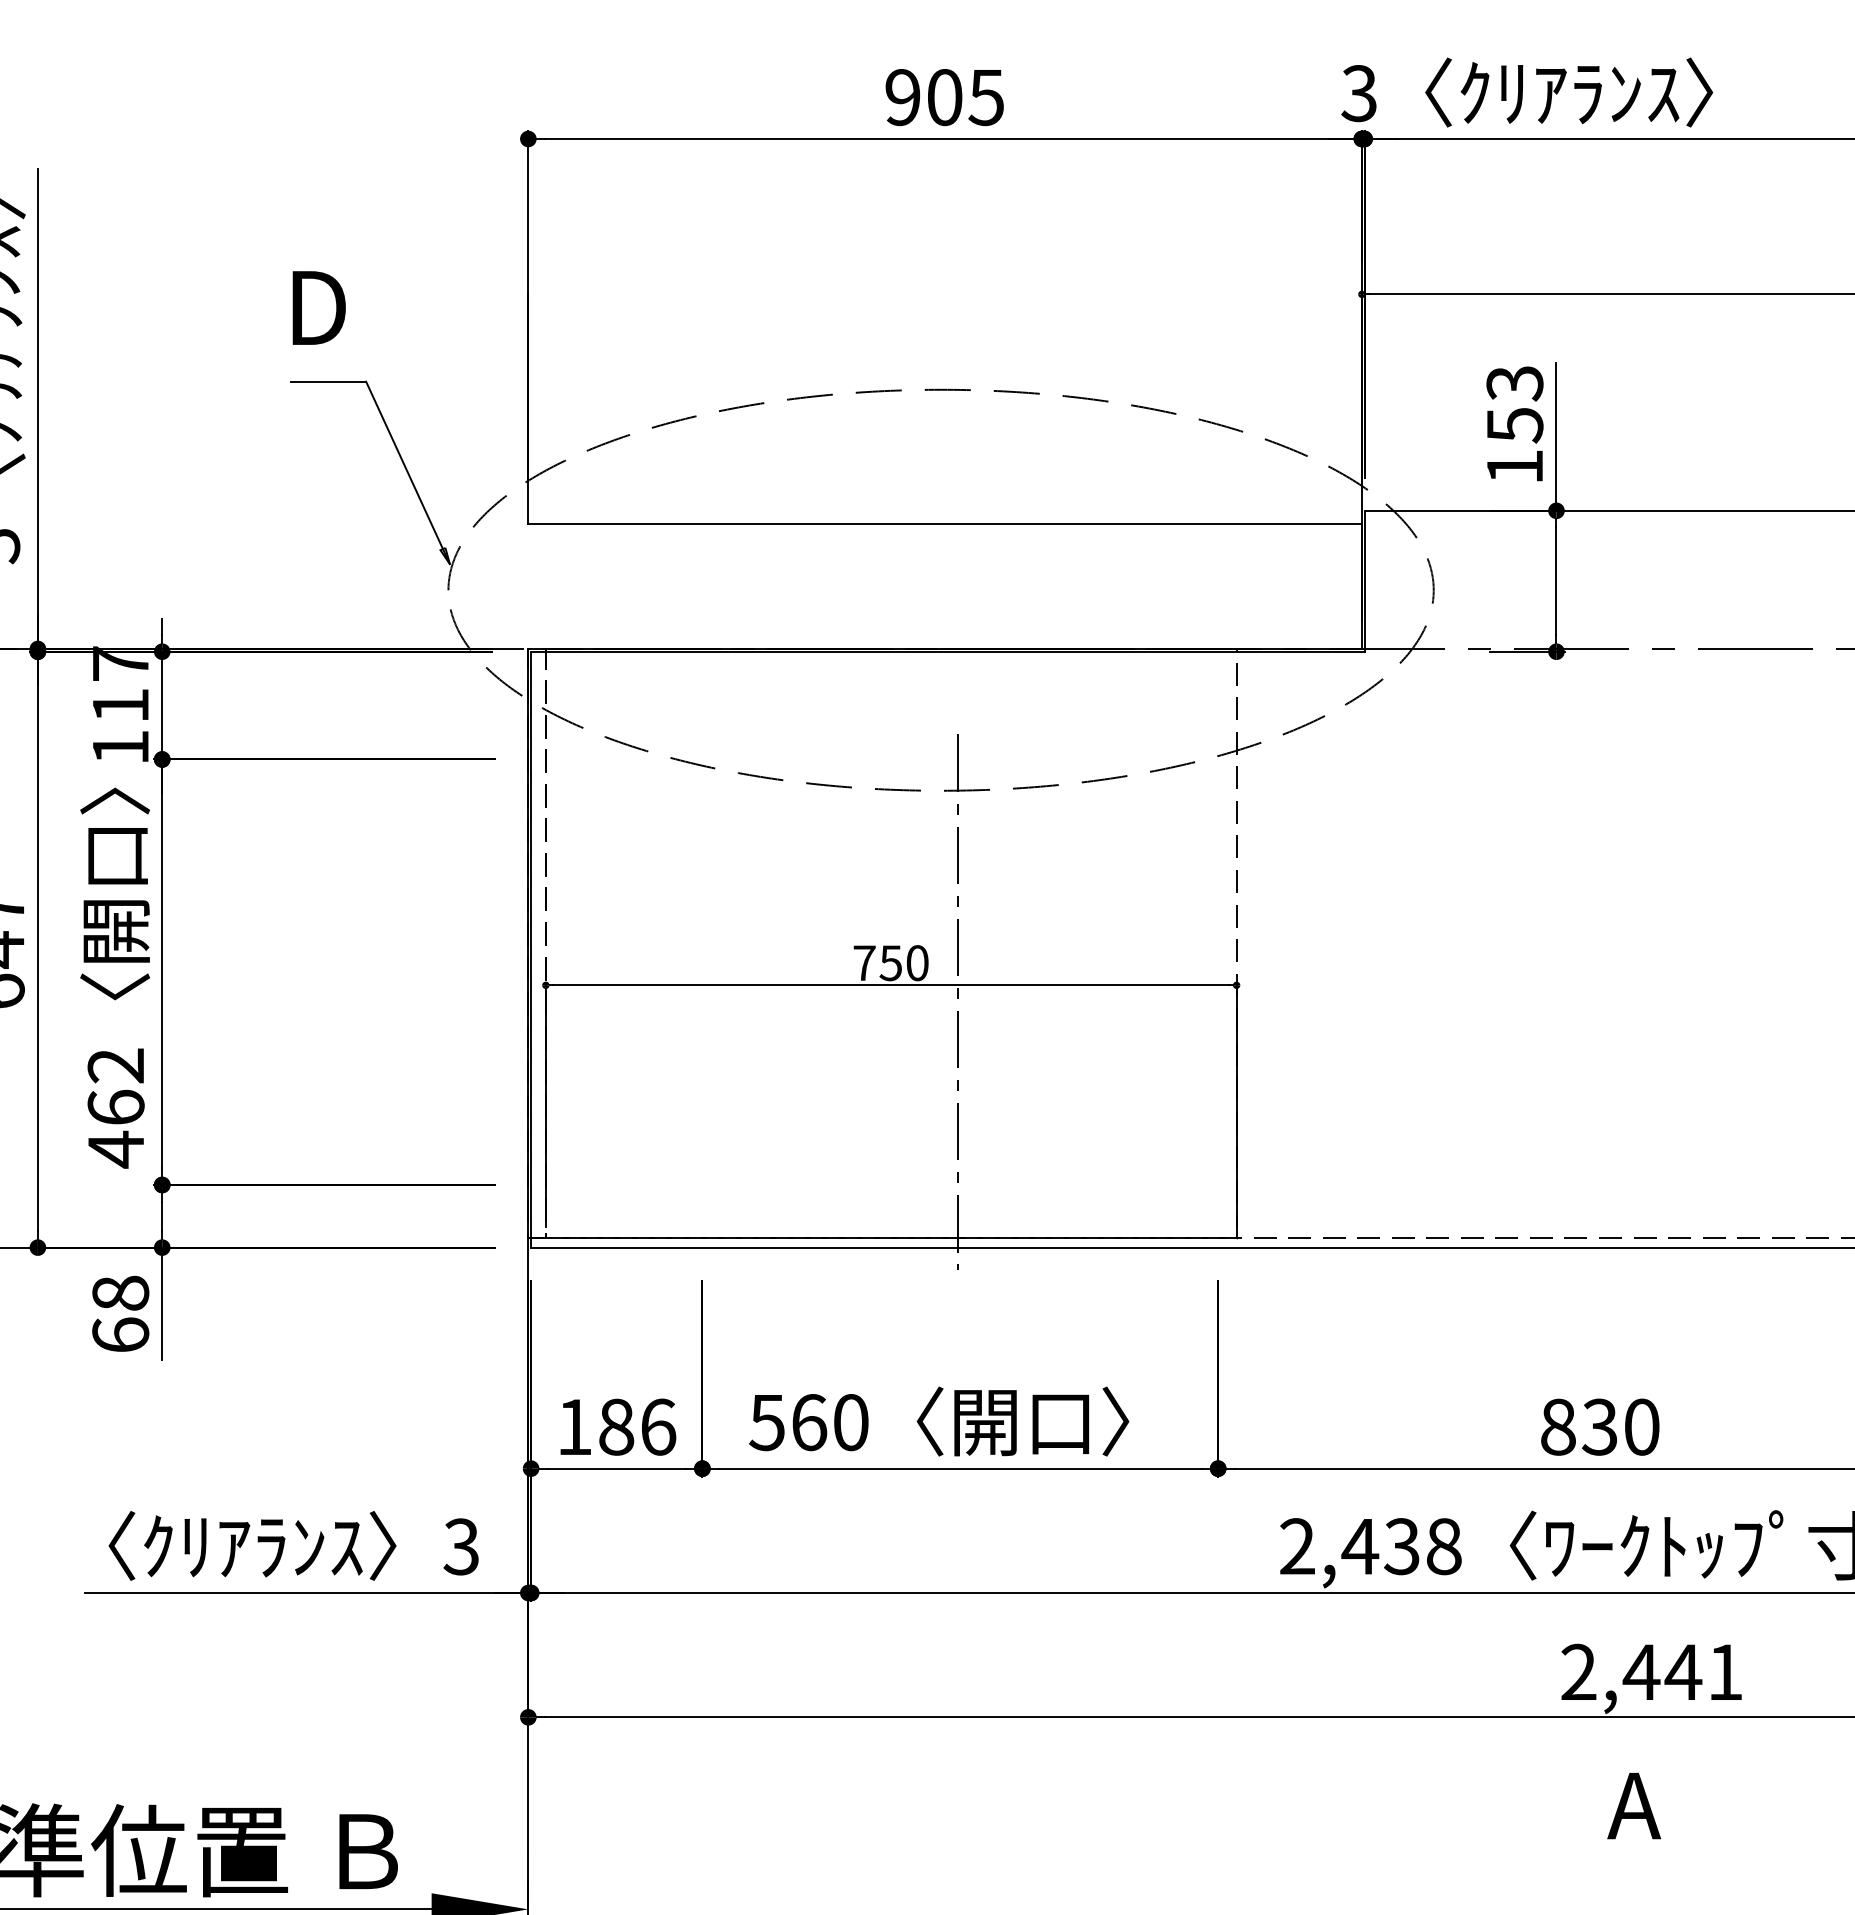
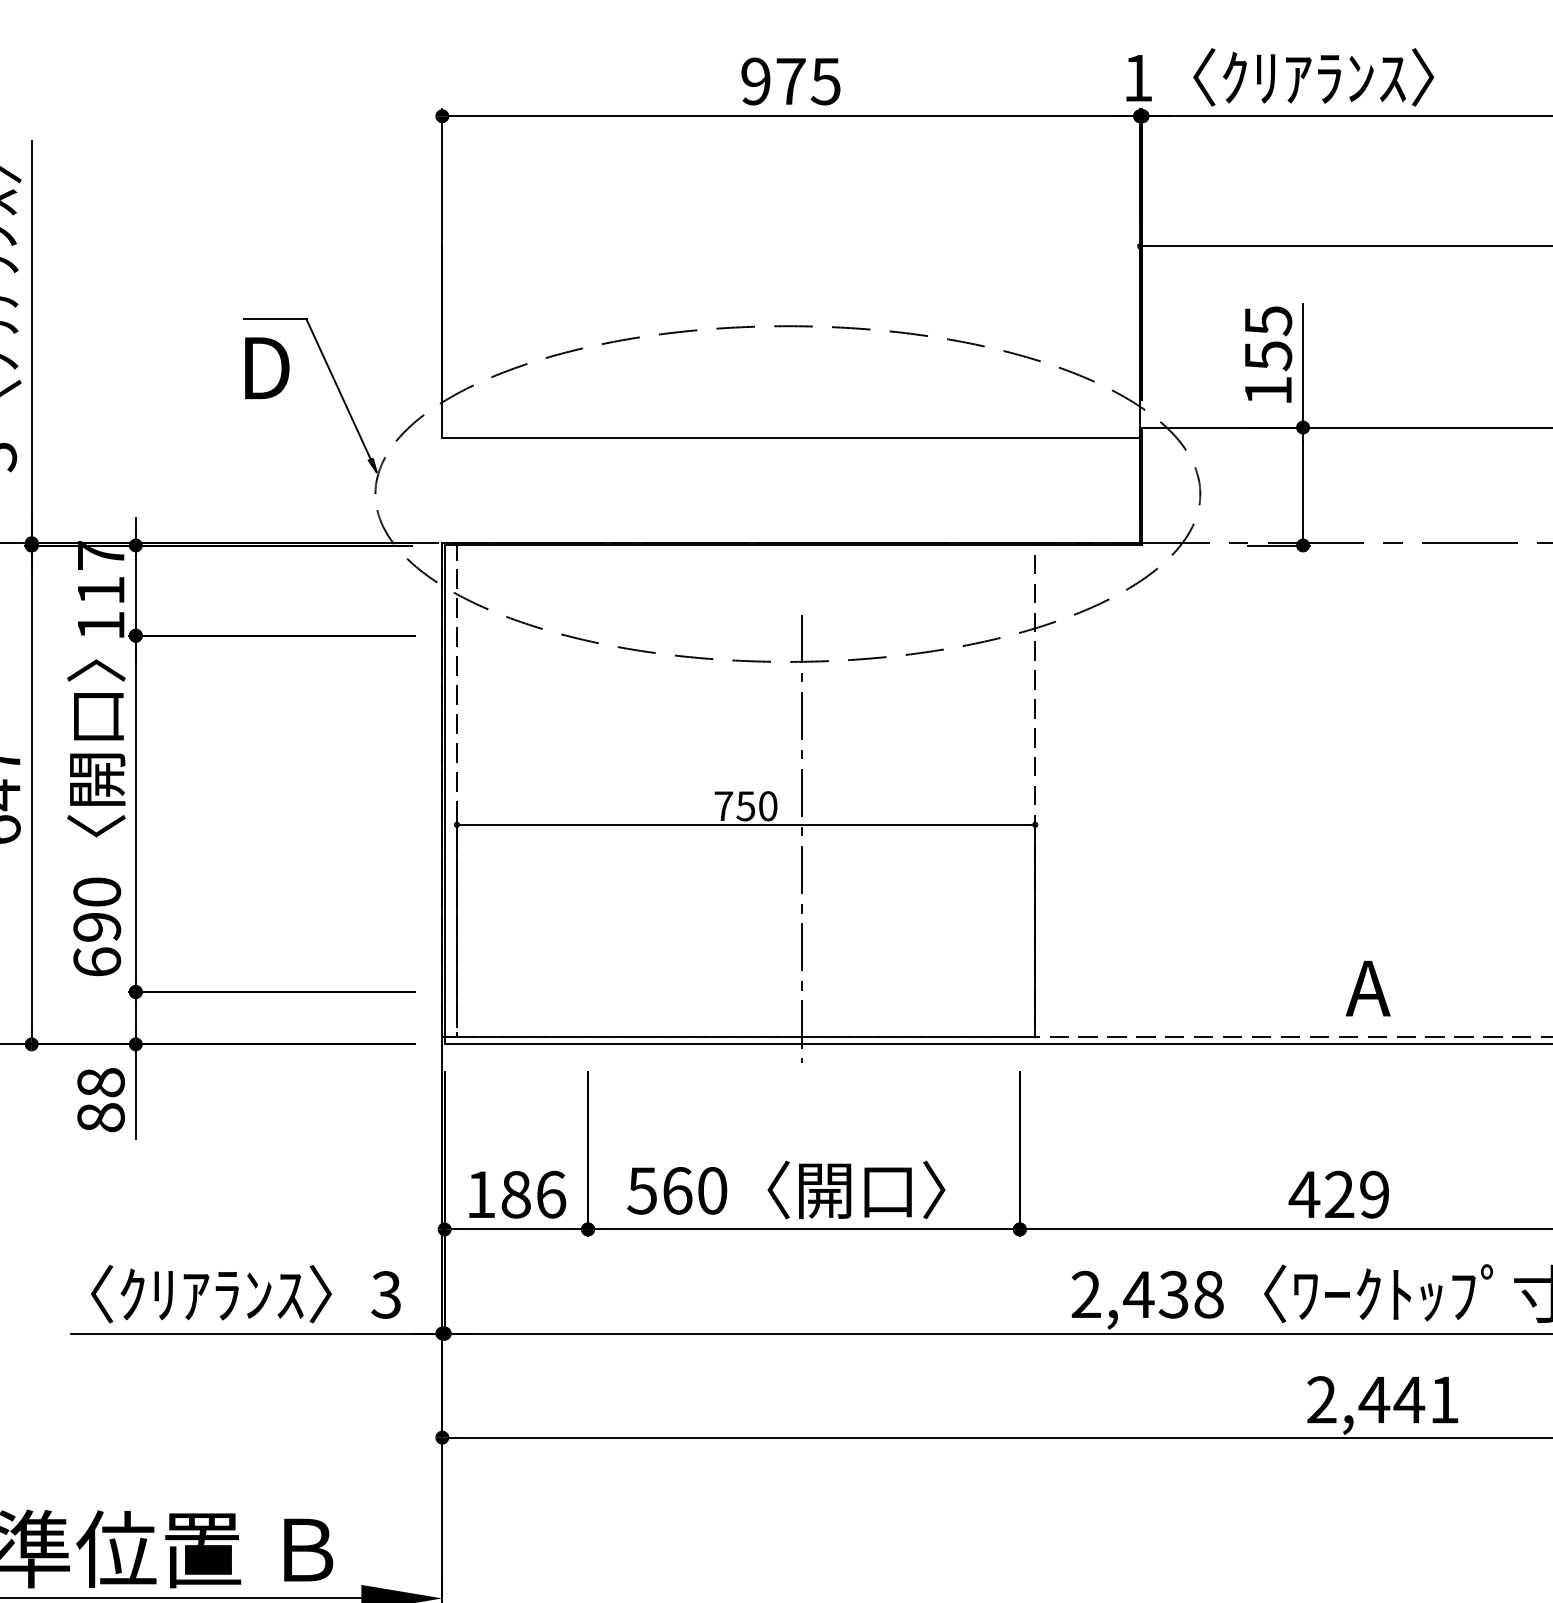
text: (1358, 93) -> (1137, 78), 3 -> 1
text: (944, 97) -> (790, 81), 905 -> 975
text: (318, 307) -> (266, 367), moved
text: (1514, 383) -> (1267, 320), 153 -> 155
text: (115, 1108) -> (96, 927), 462 -> 690
text: (120, 1334) -> (100, 1117), 68 -> 88
text: (1599, 1426) -> (1339, 1194), 830 -> 429
text: (1633, 1806) -> (1367, 989), moved

